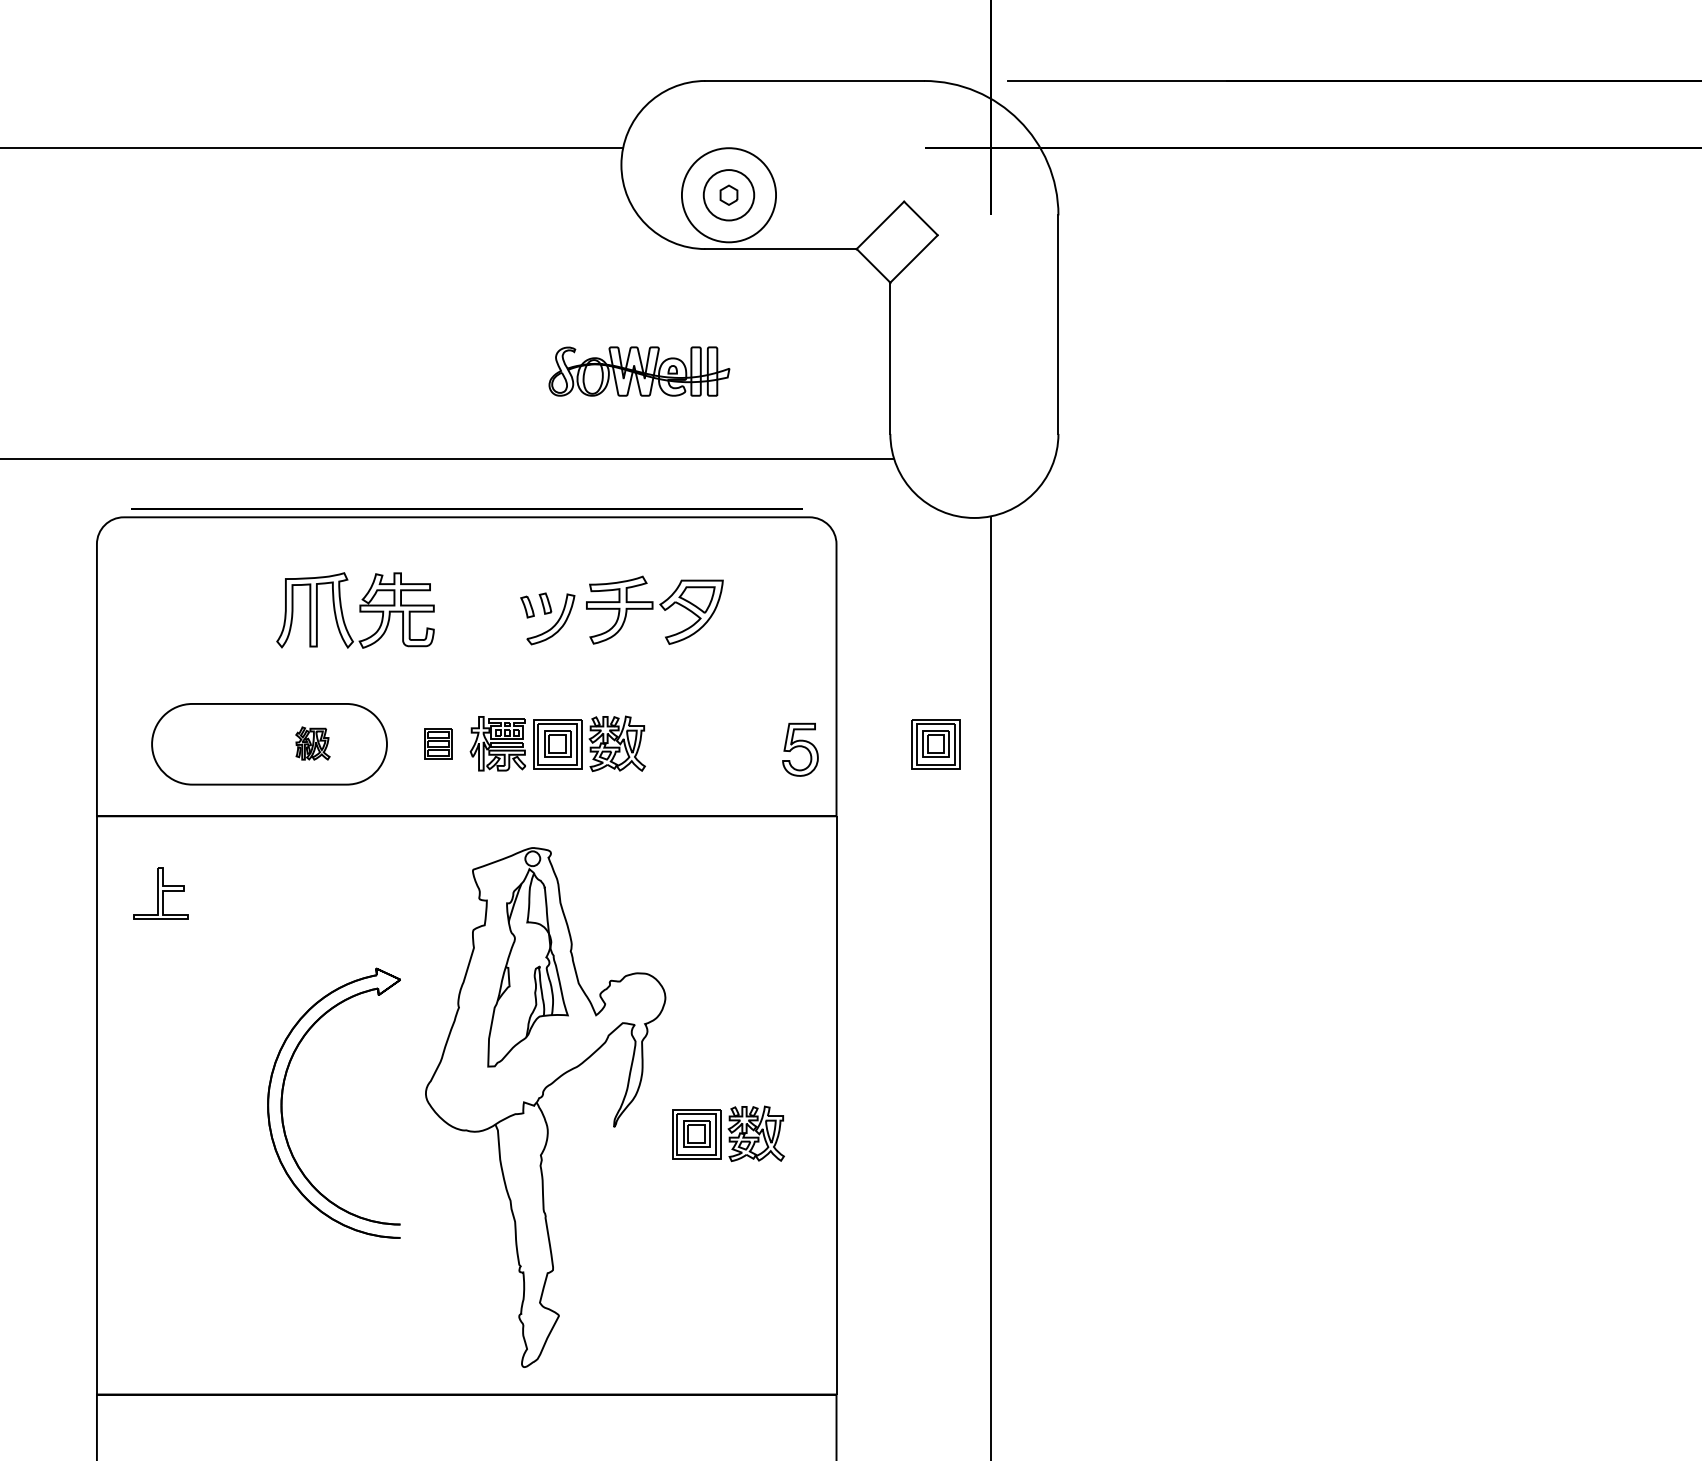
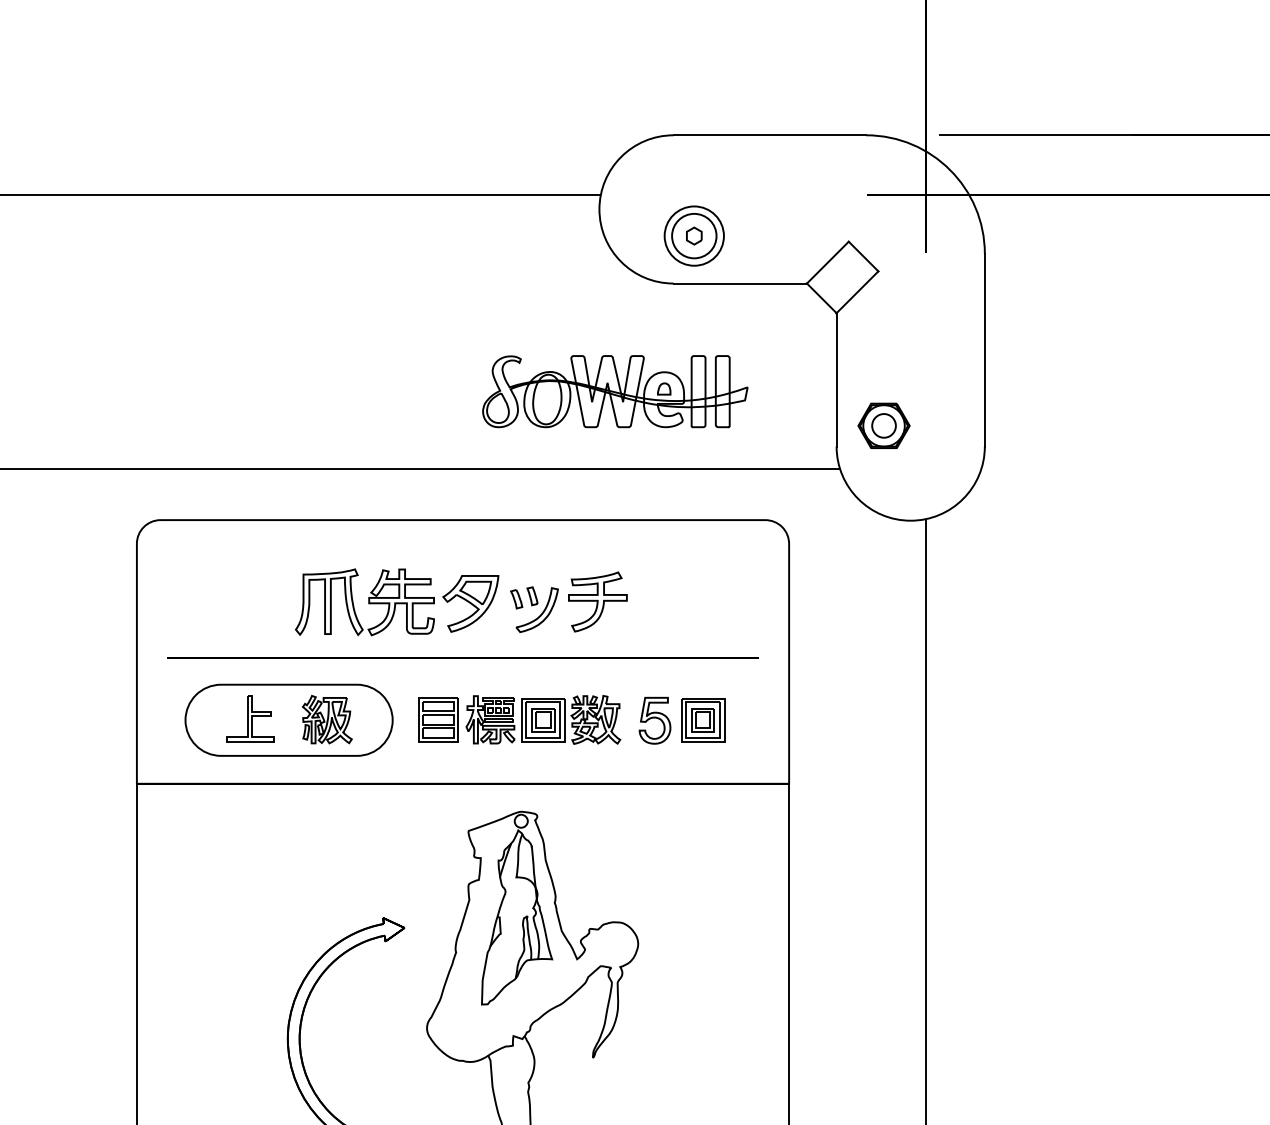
circle: (728, 194) -> (693, 235), size x0.71
part: (639, 371) -> (615, 391), size x1.67
part: (944, 410) -> (884, 425), added
line: (466, 508) -> (462, 657), moved
part: (691, 611) -> (470, 603), moved
part: (312, 743) -> (326, 719), size x1.67
part: (438, 743) -> (438, 719), size x1.67
part: (935, 744) -> (702, 720), moved
part: (800, 749) -> (655, 720), moved
part: (160, 893) -> (250, 718), moved
part: (728, 1133) -> (693, 1063), removed

